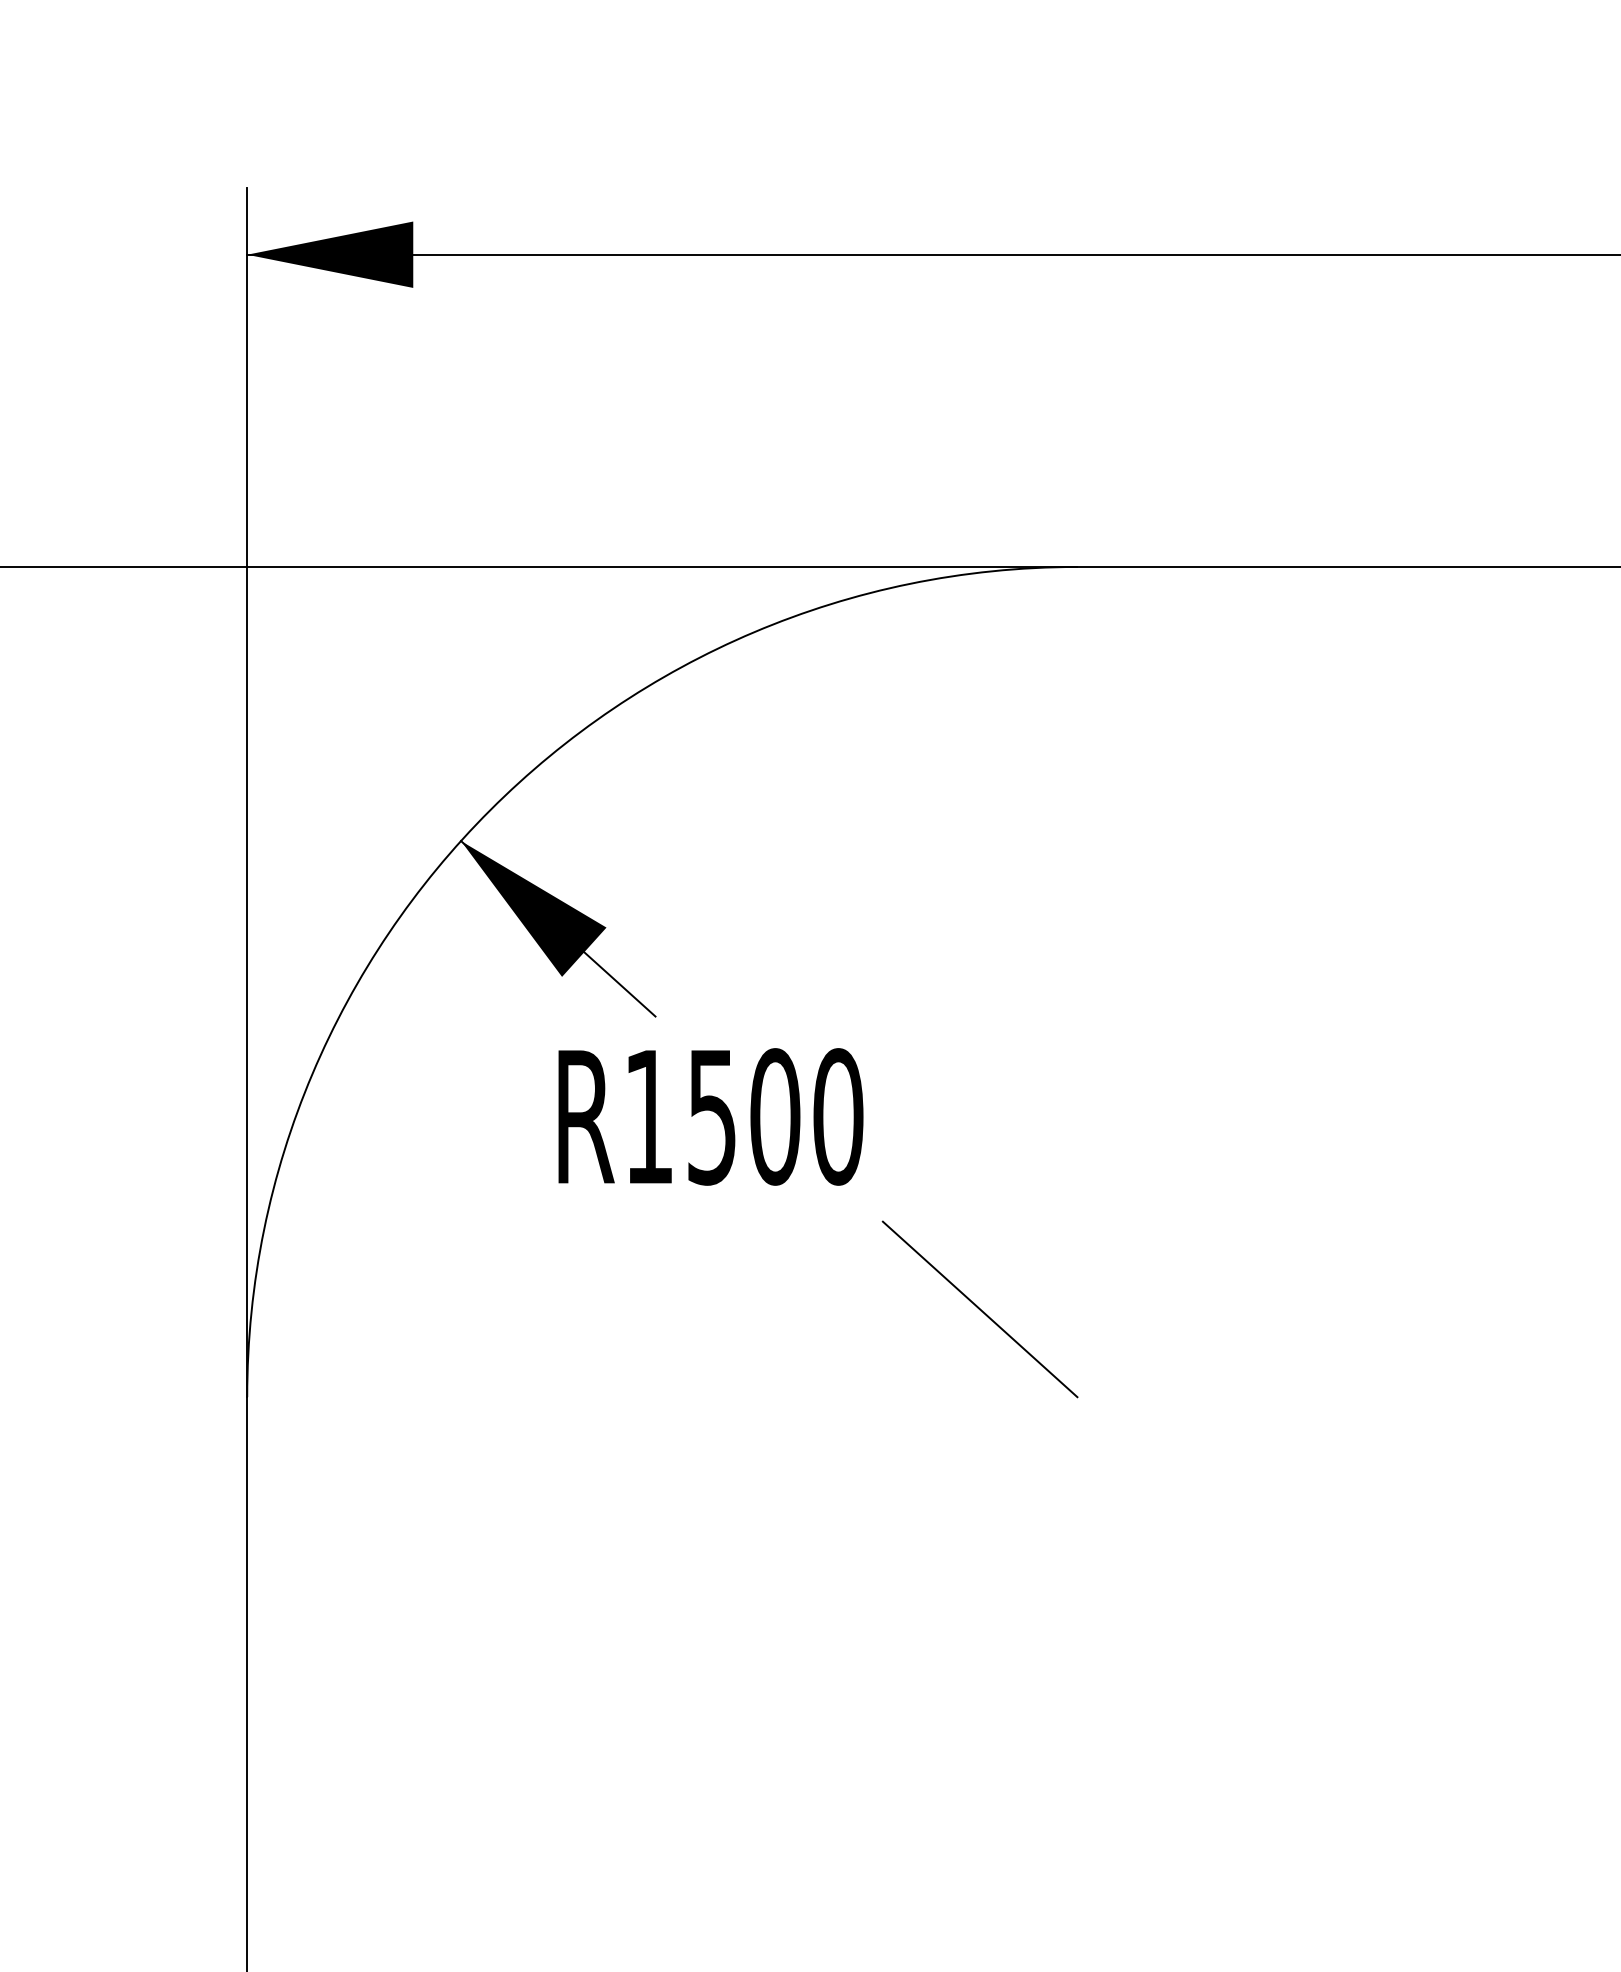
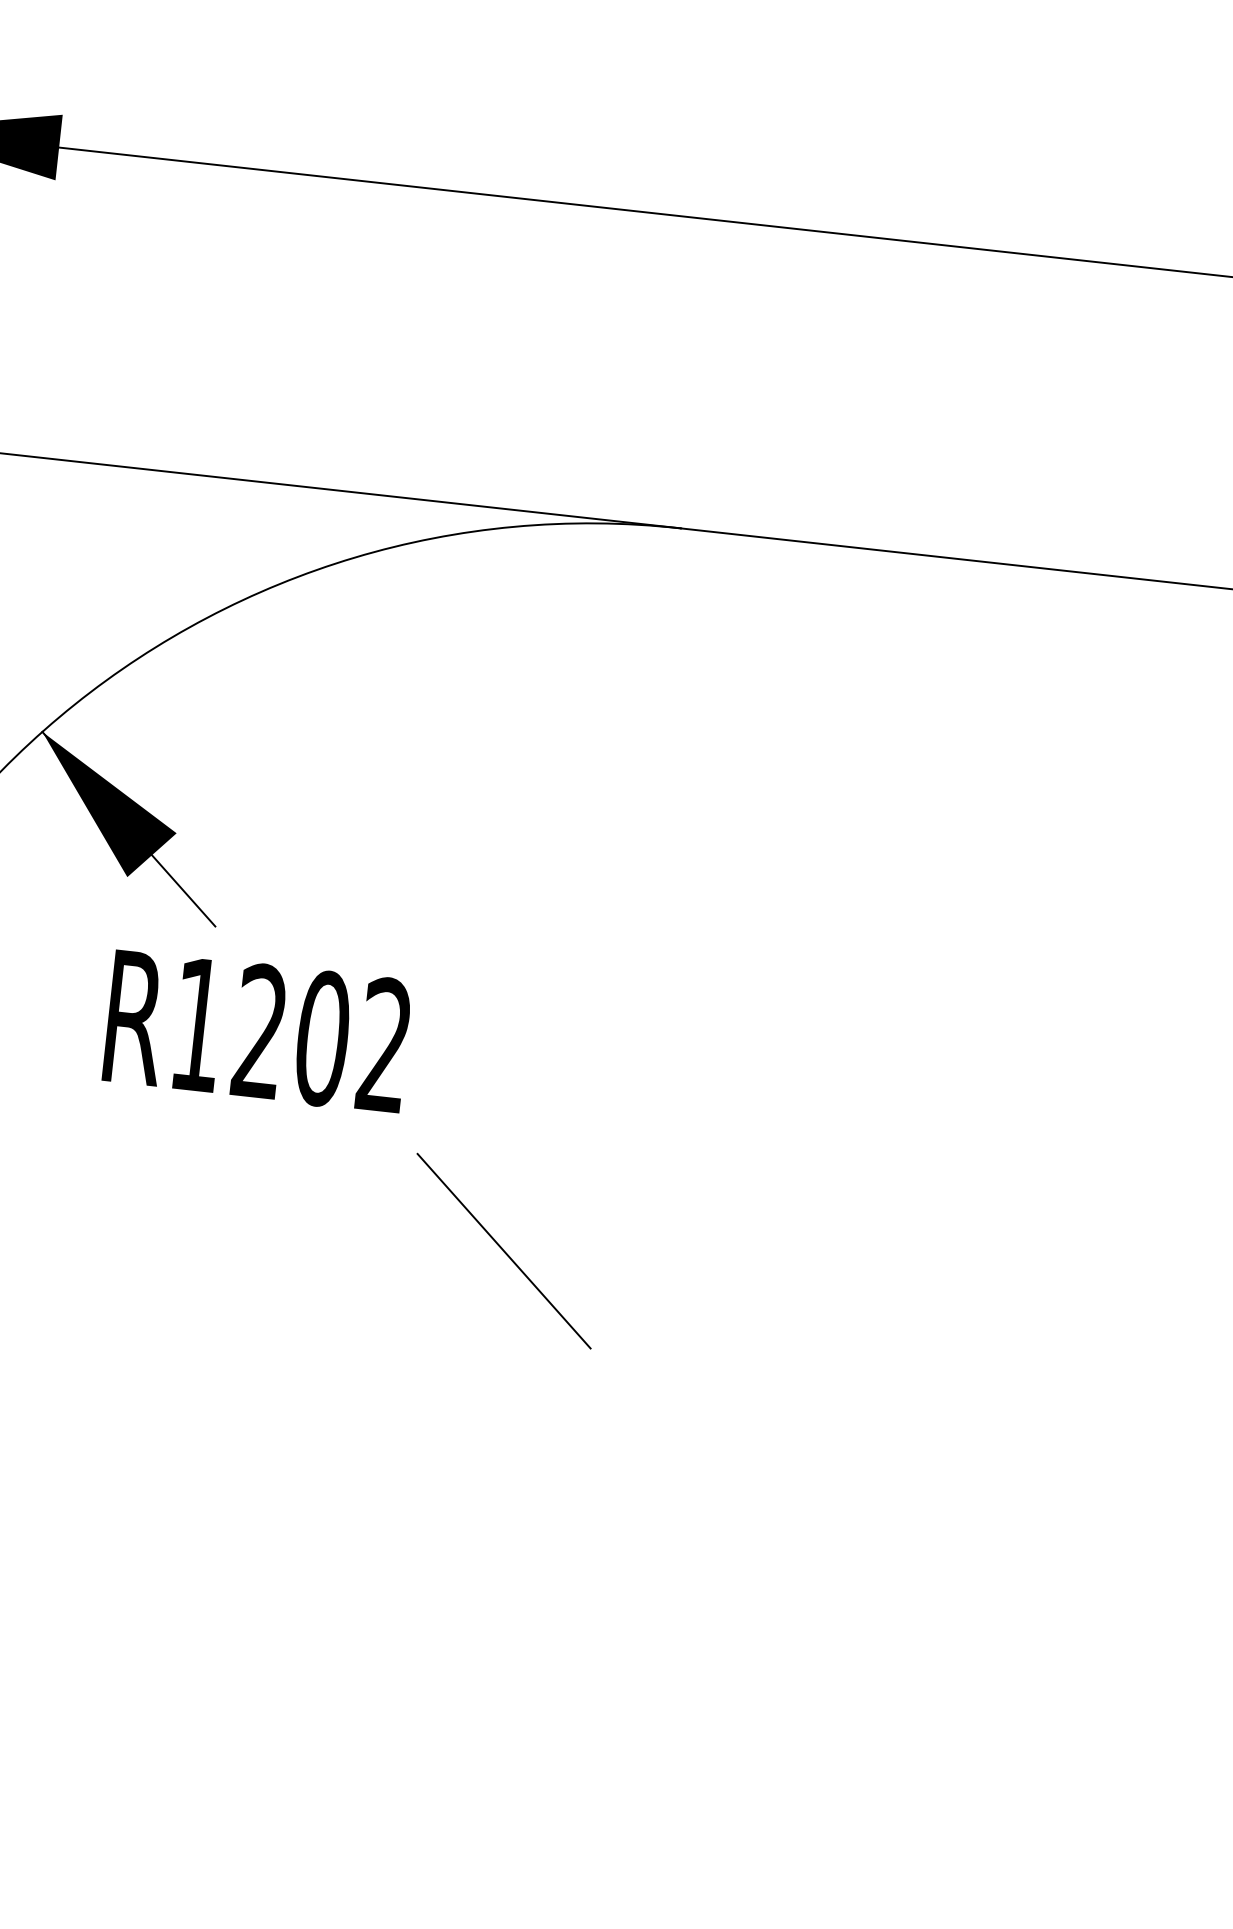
text: (775, 1116) -> (322, 1038), R1500 -> R1202

